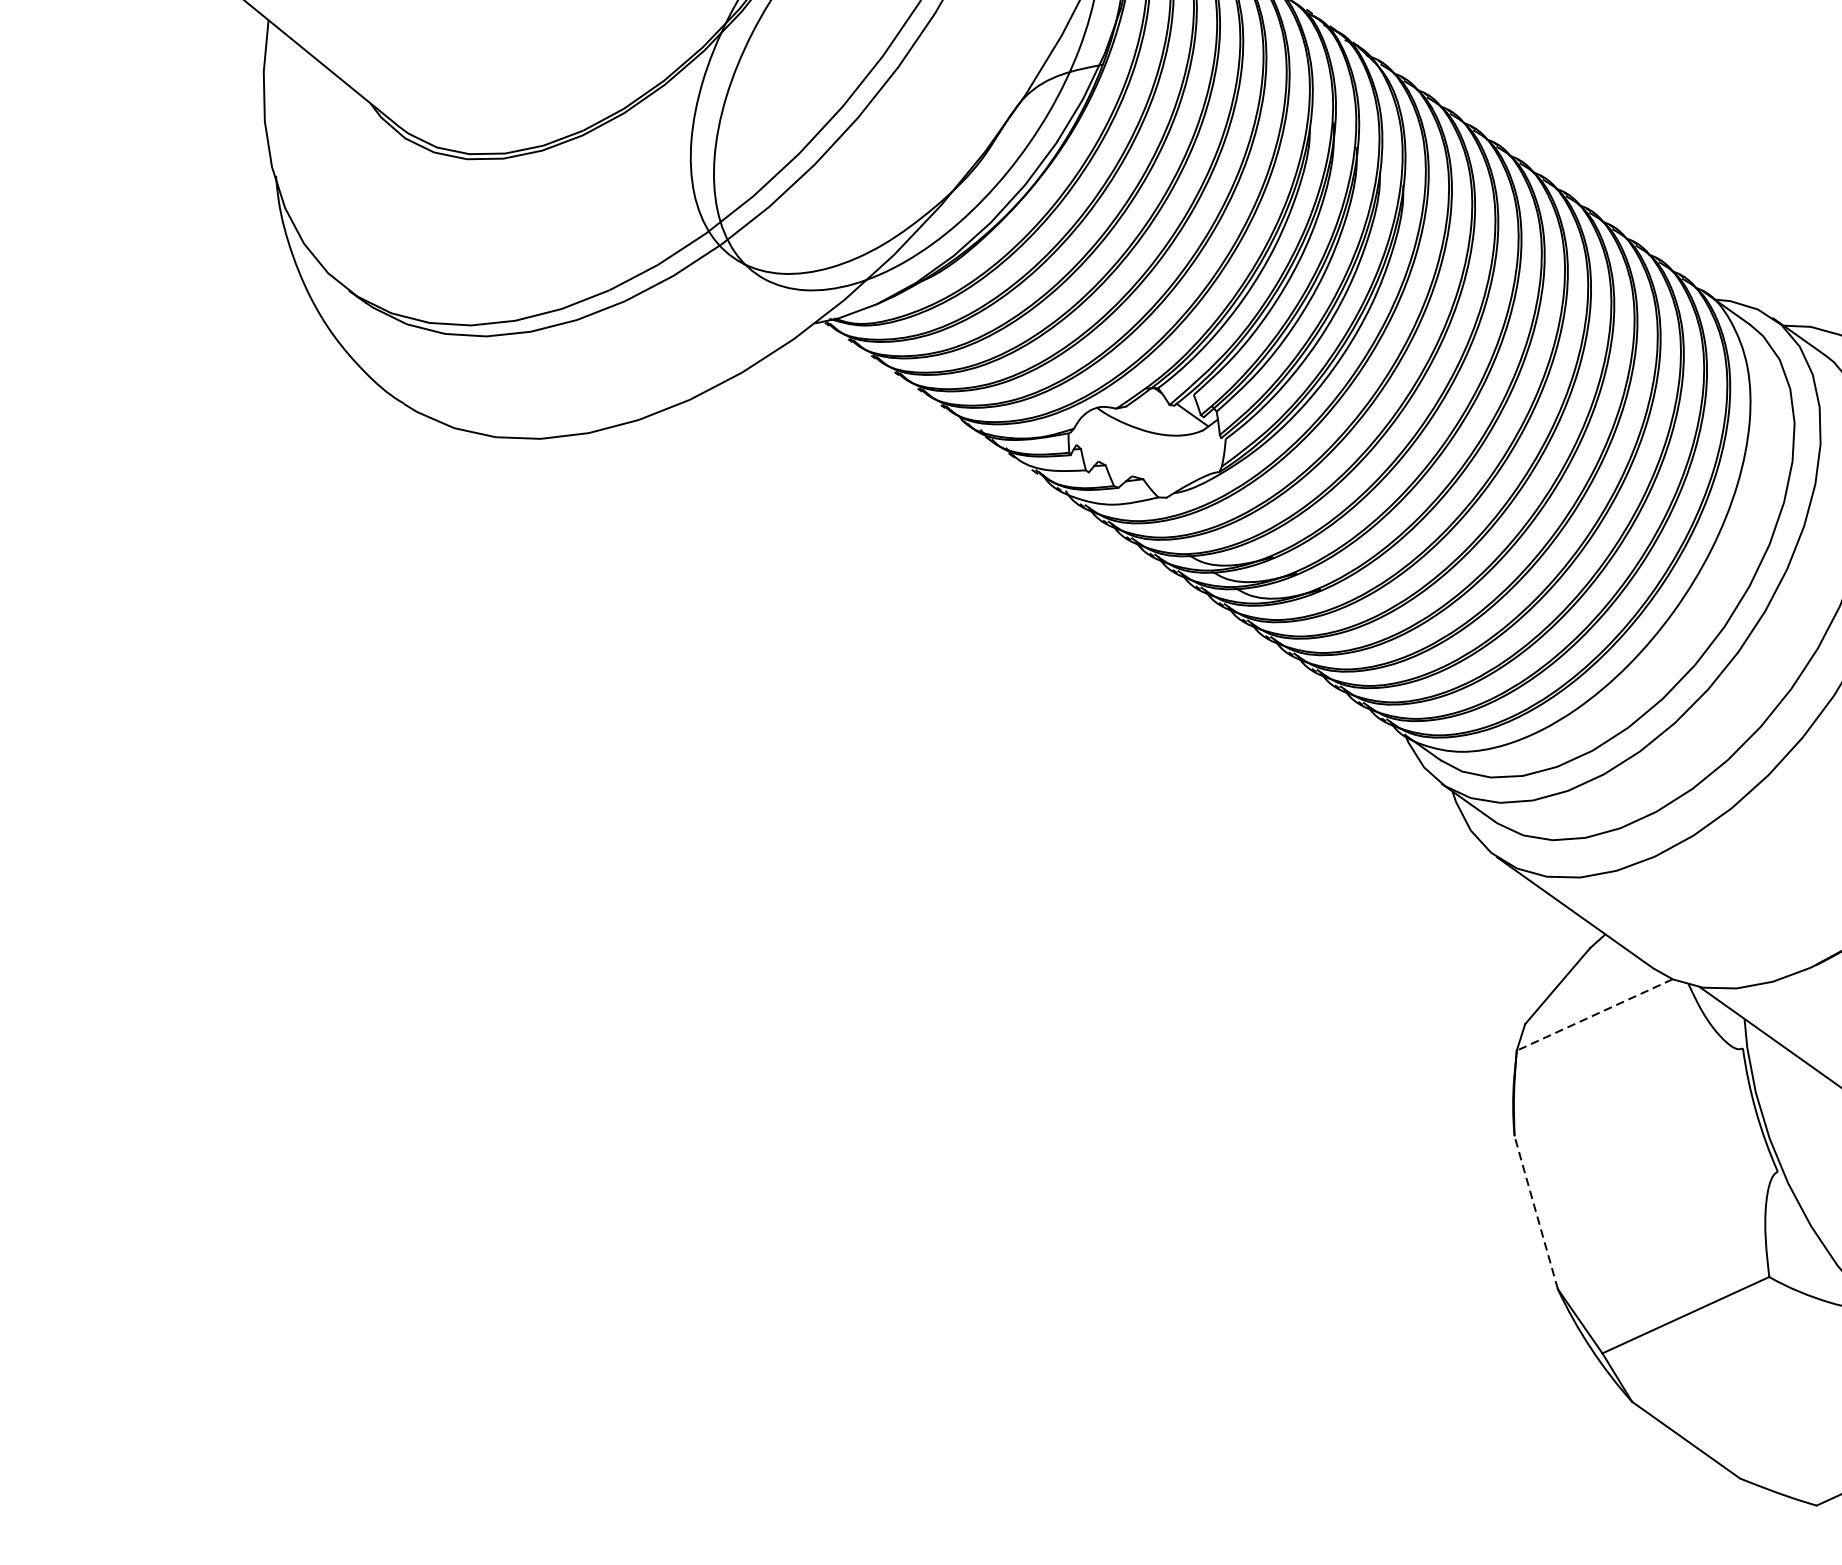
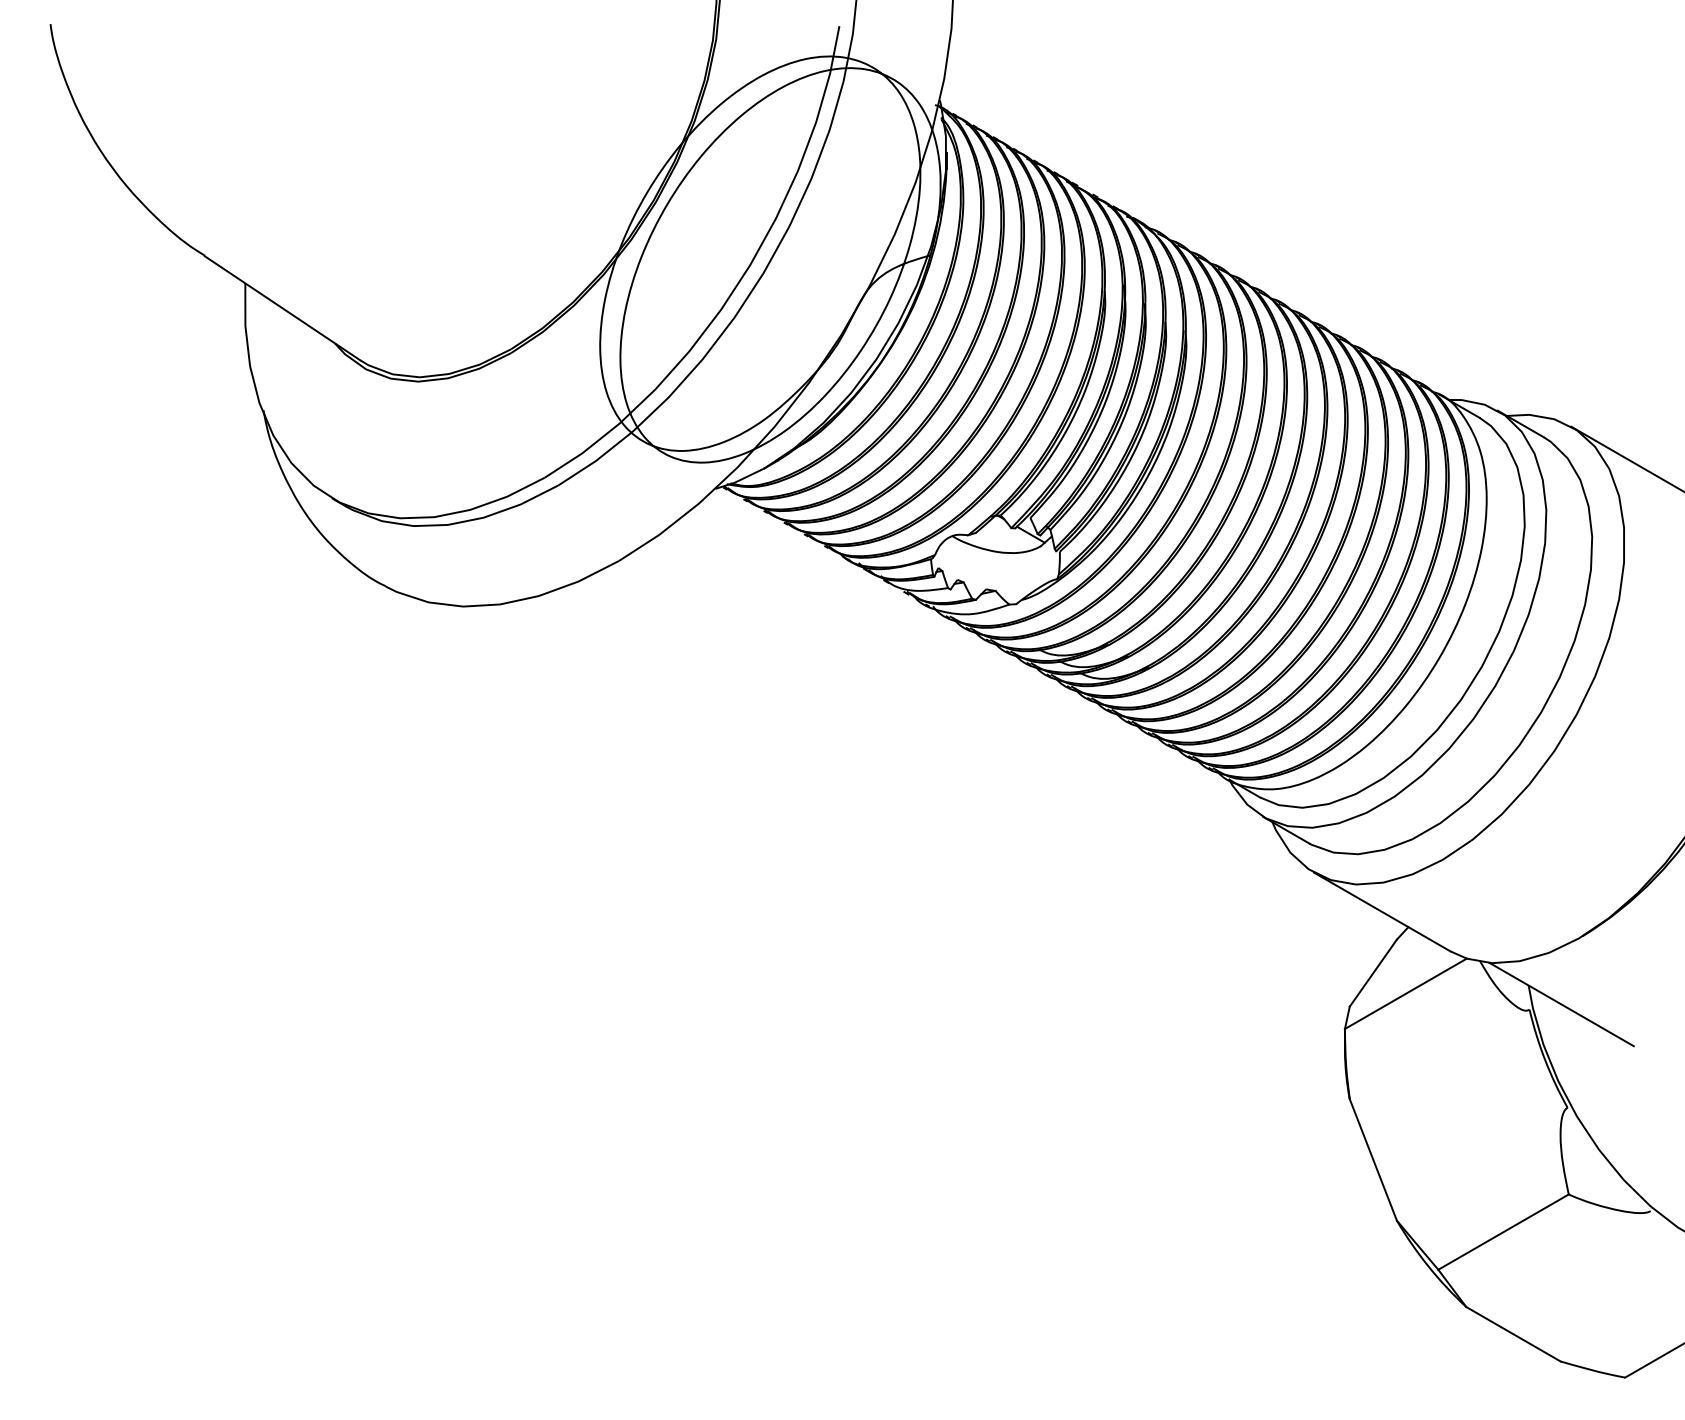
line: (1594, 1015) -> (1405, 994), dashed -> solid
line: (1536, 1212) -> (1373, 1159), dashed -> solid

